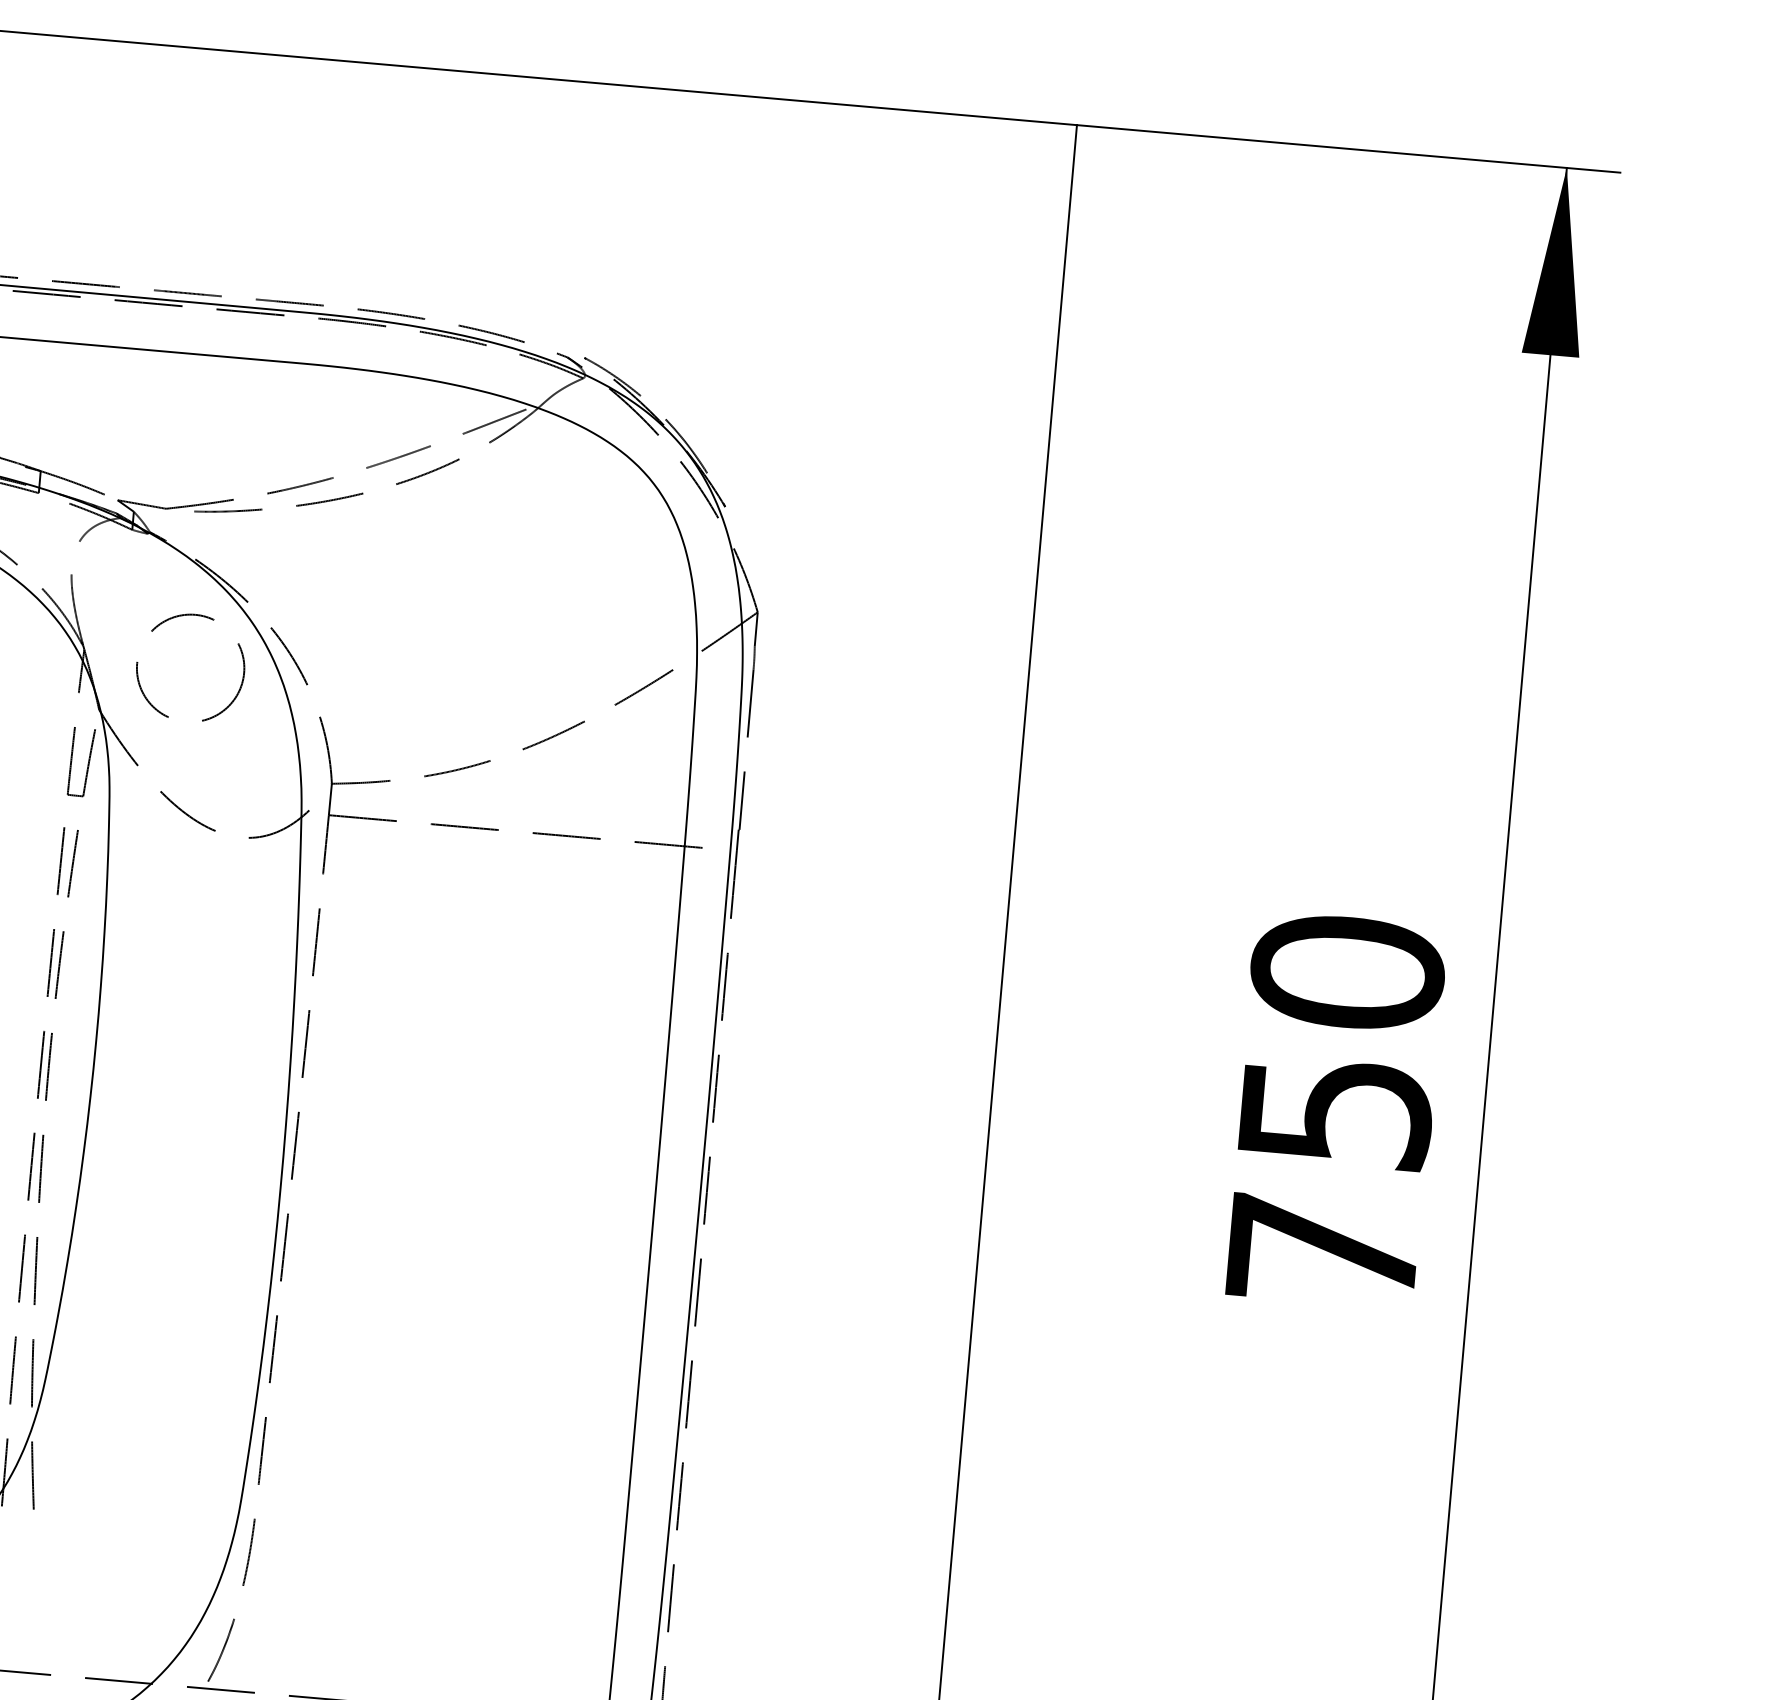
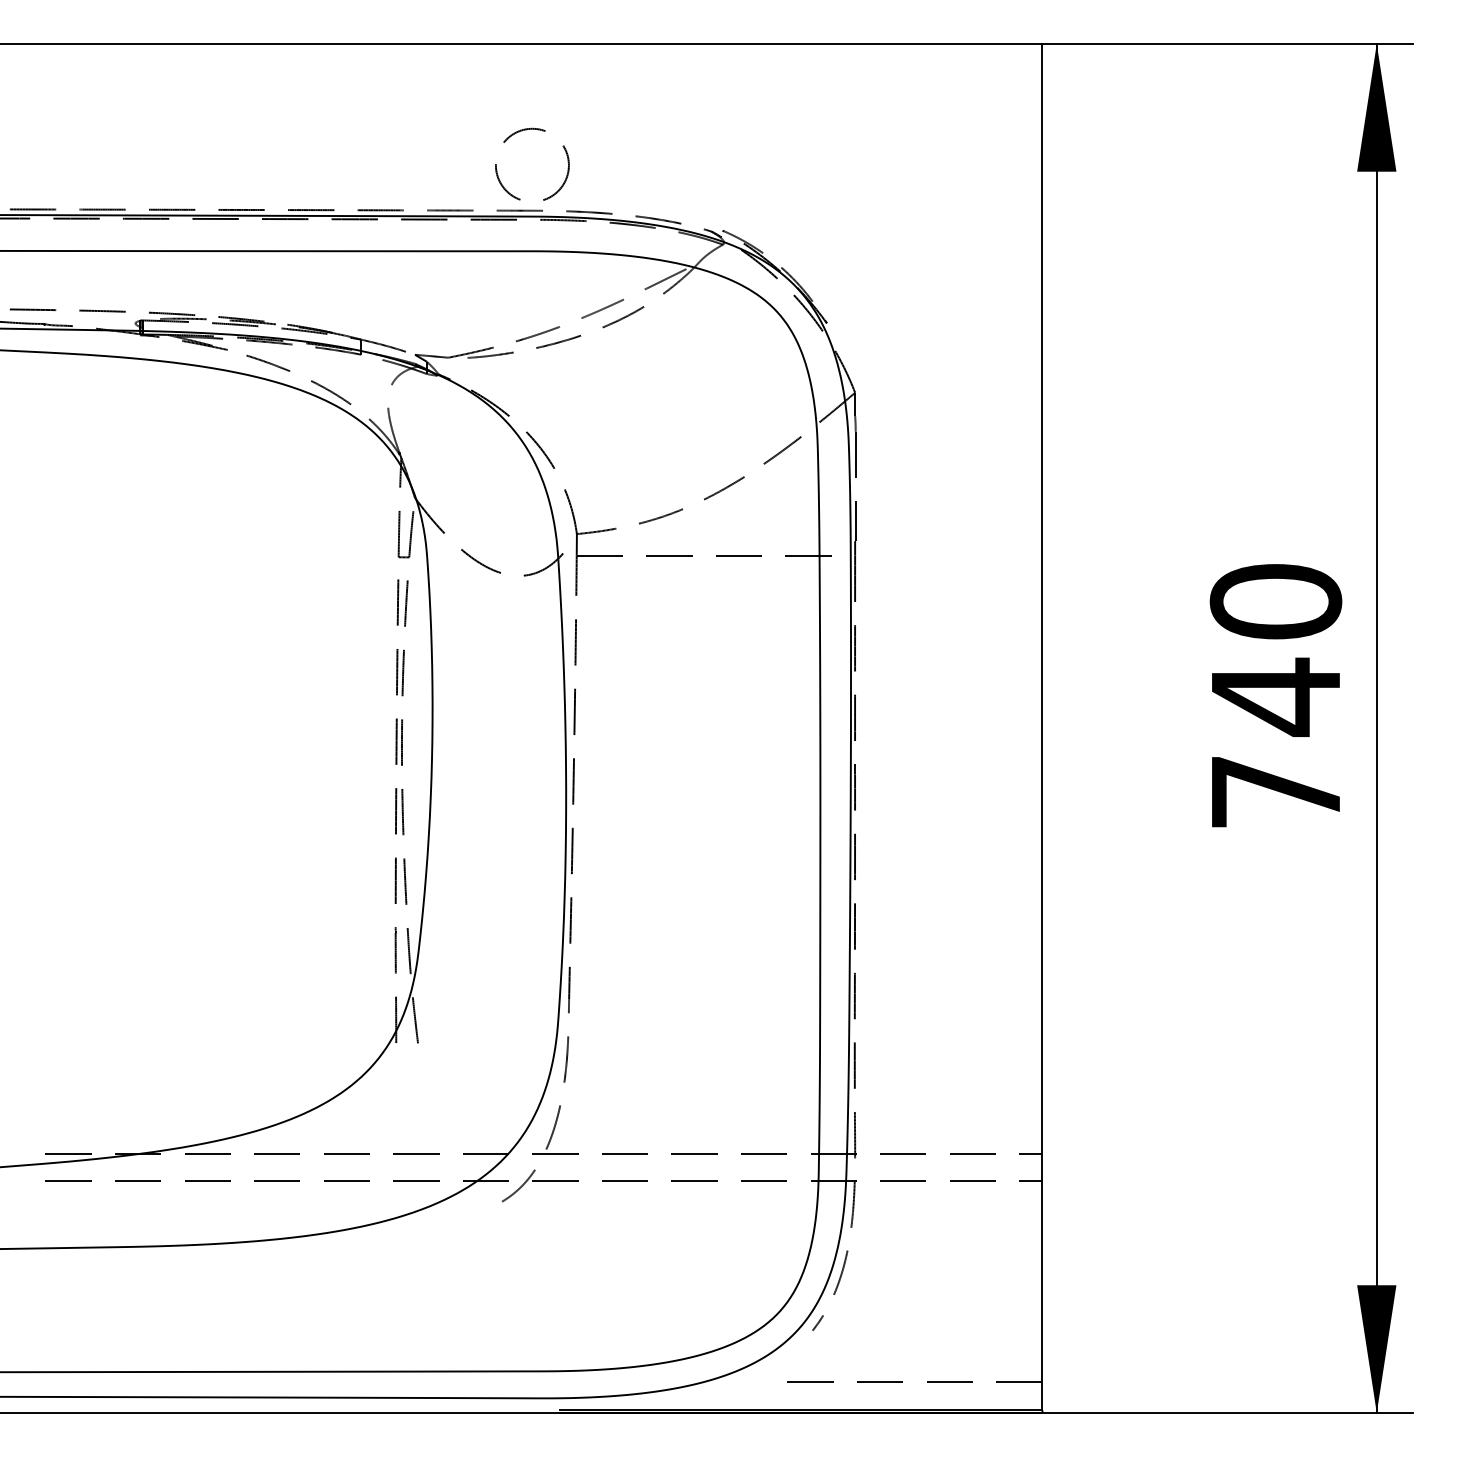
circle: (190, 665) -> (532, 163), moved
text: (1337, 1111) -> (1277, 696), 750 -> 740

